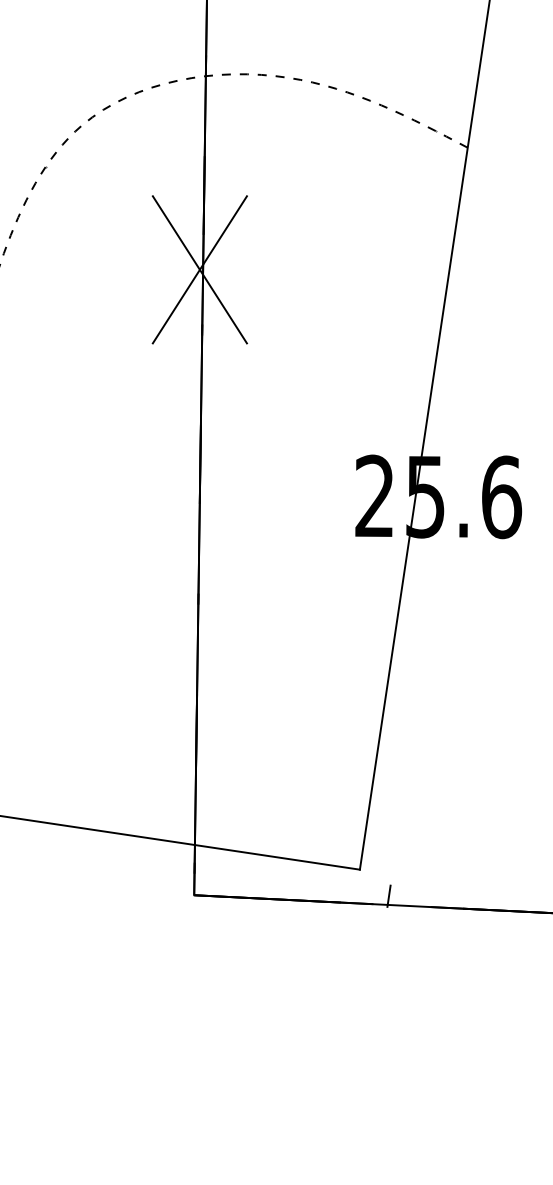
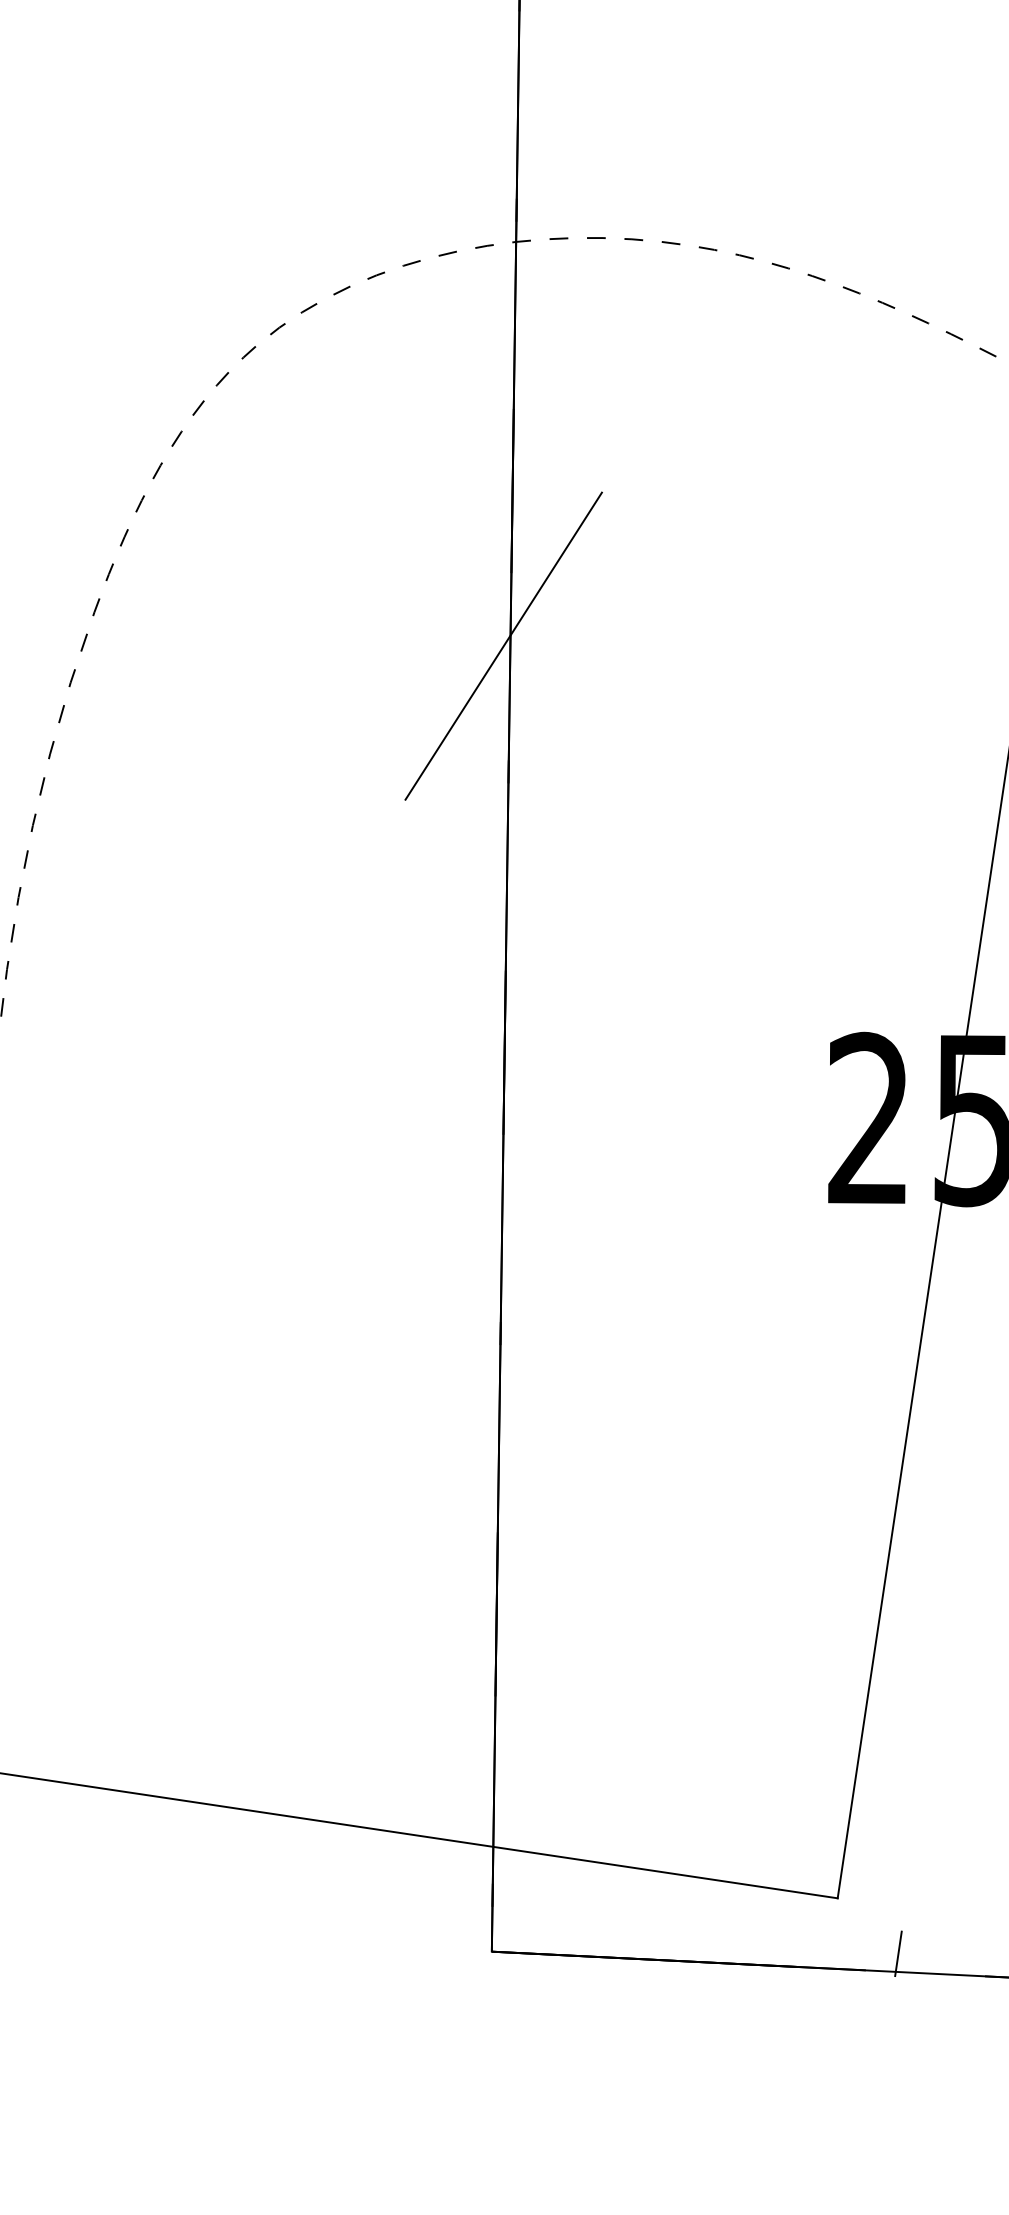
line: (199, 269) -> (502, 645), removed

